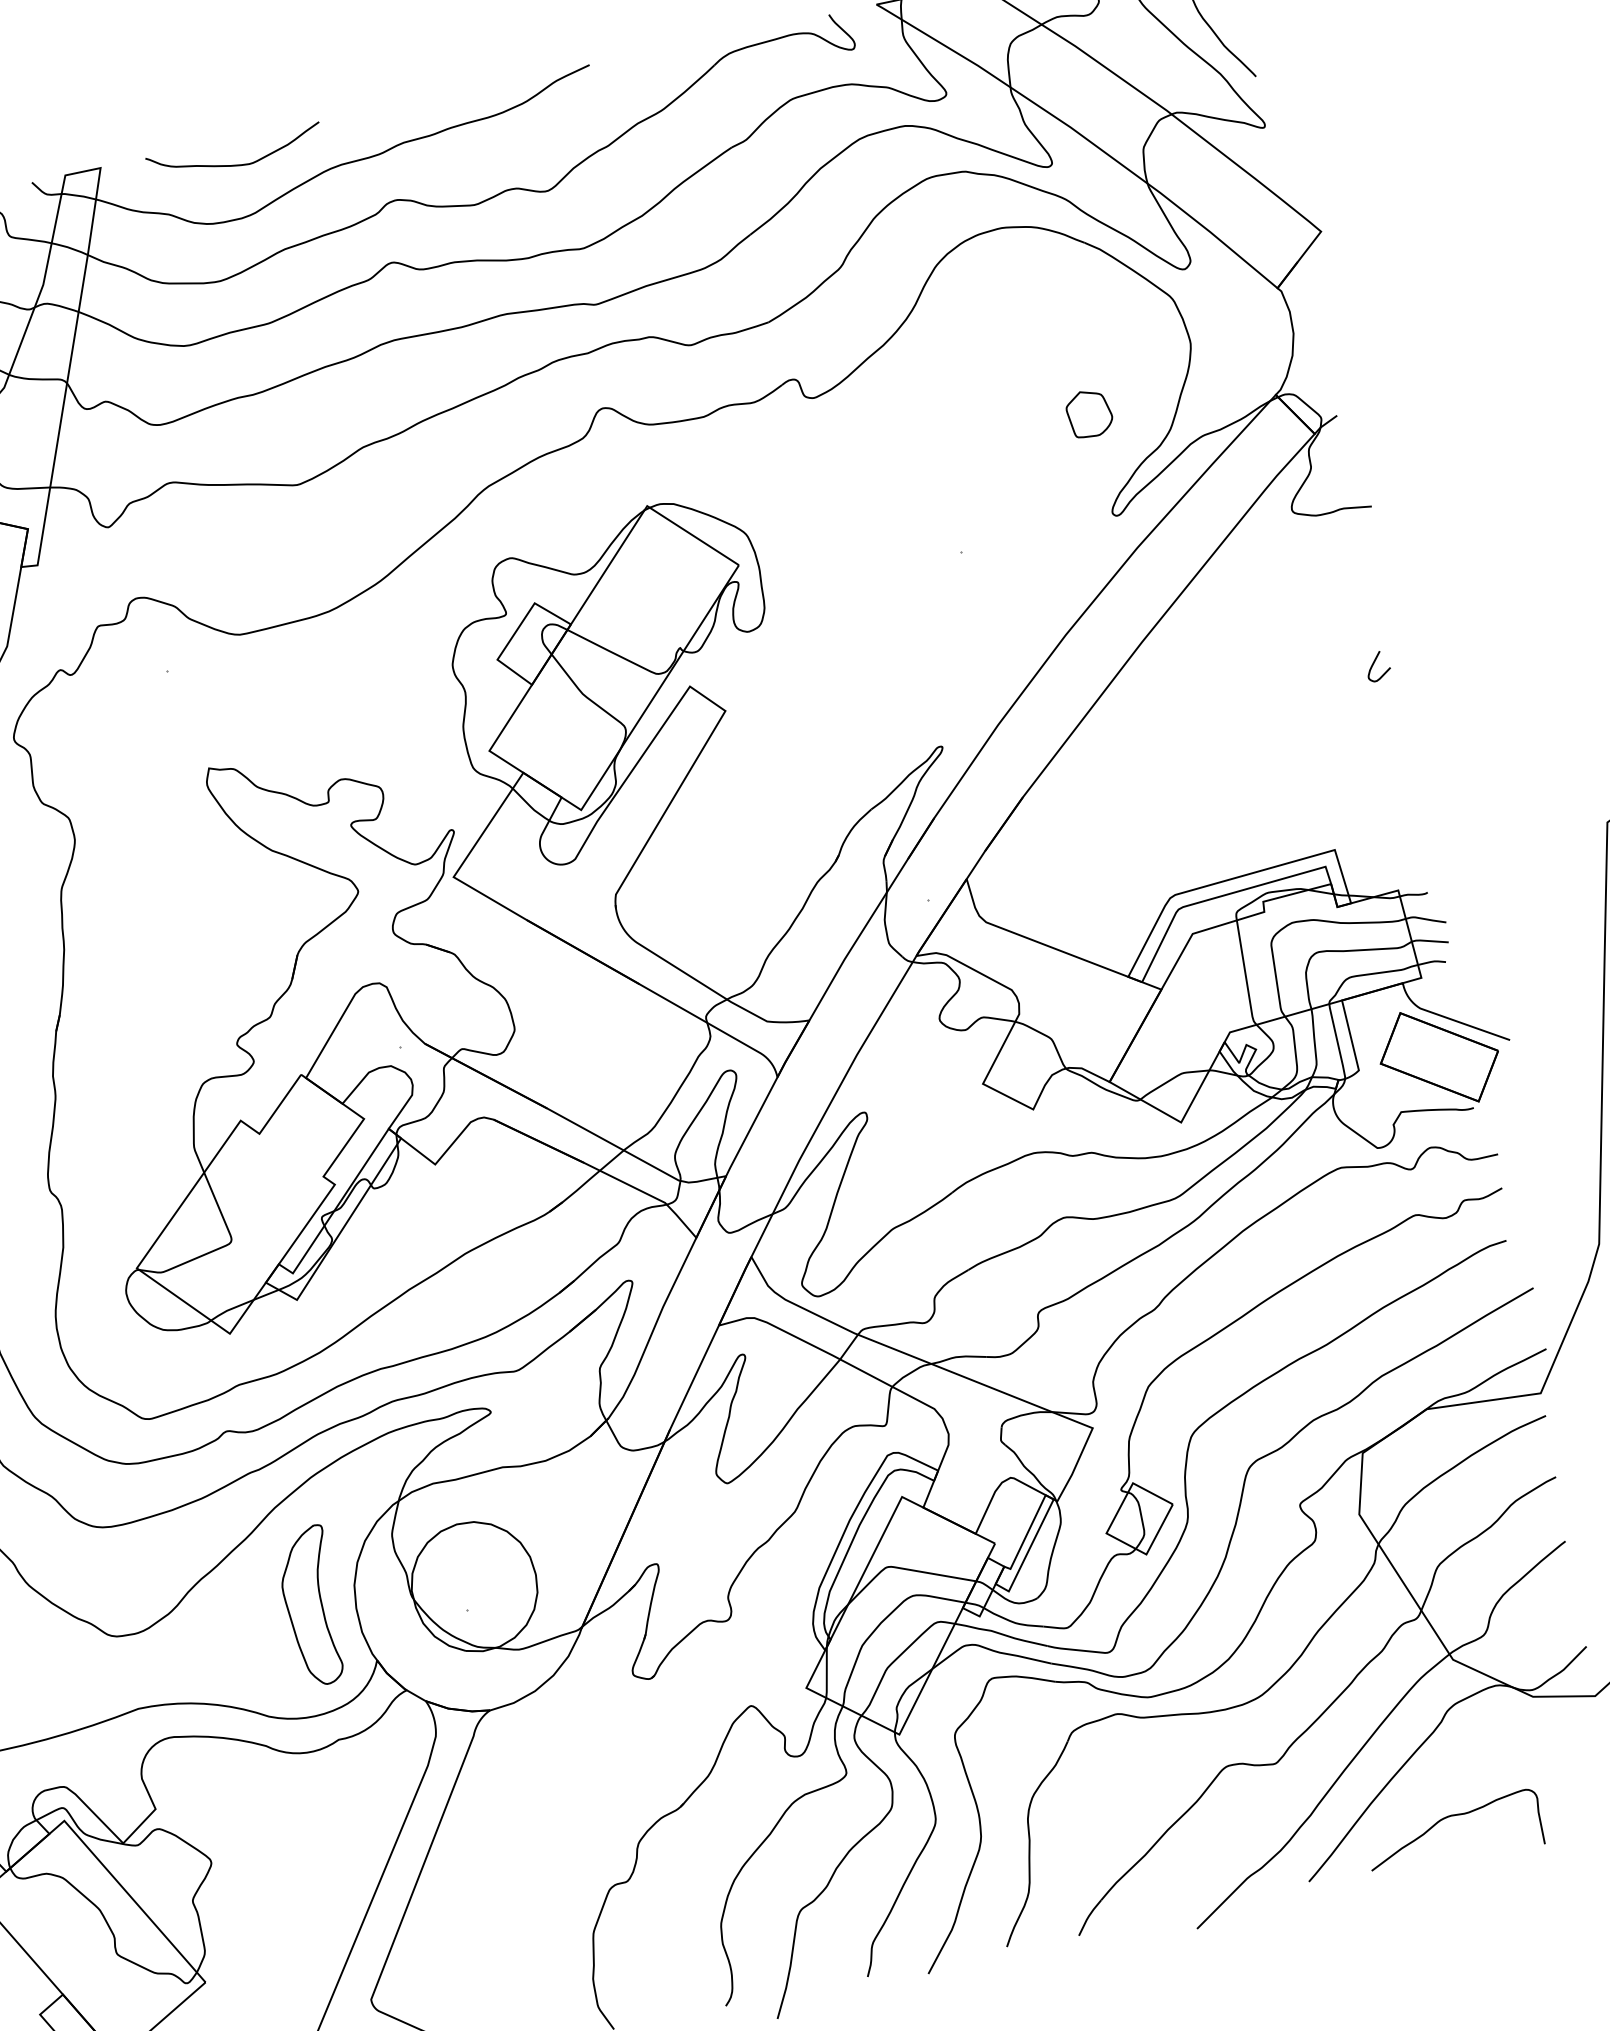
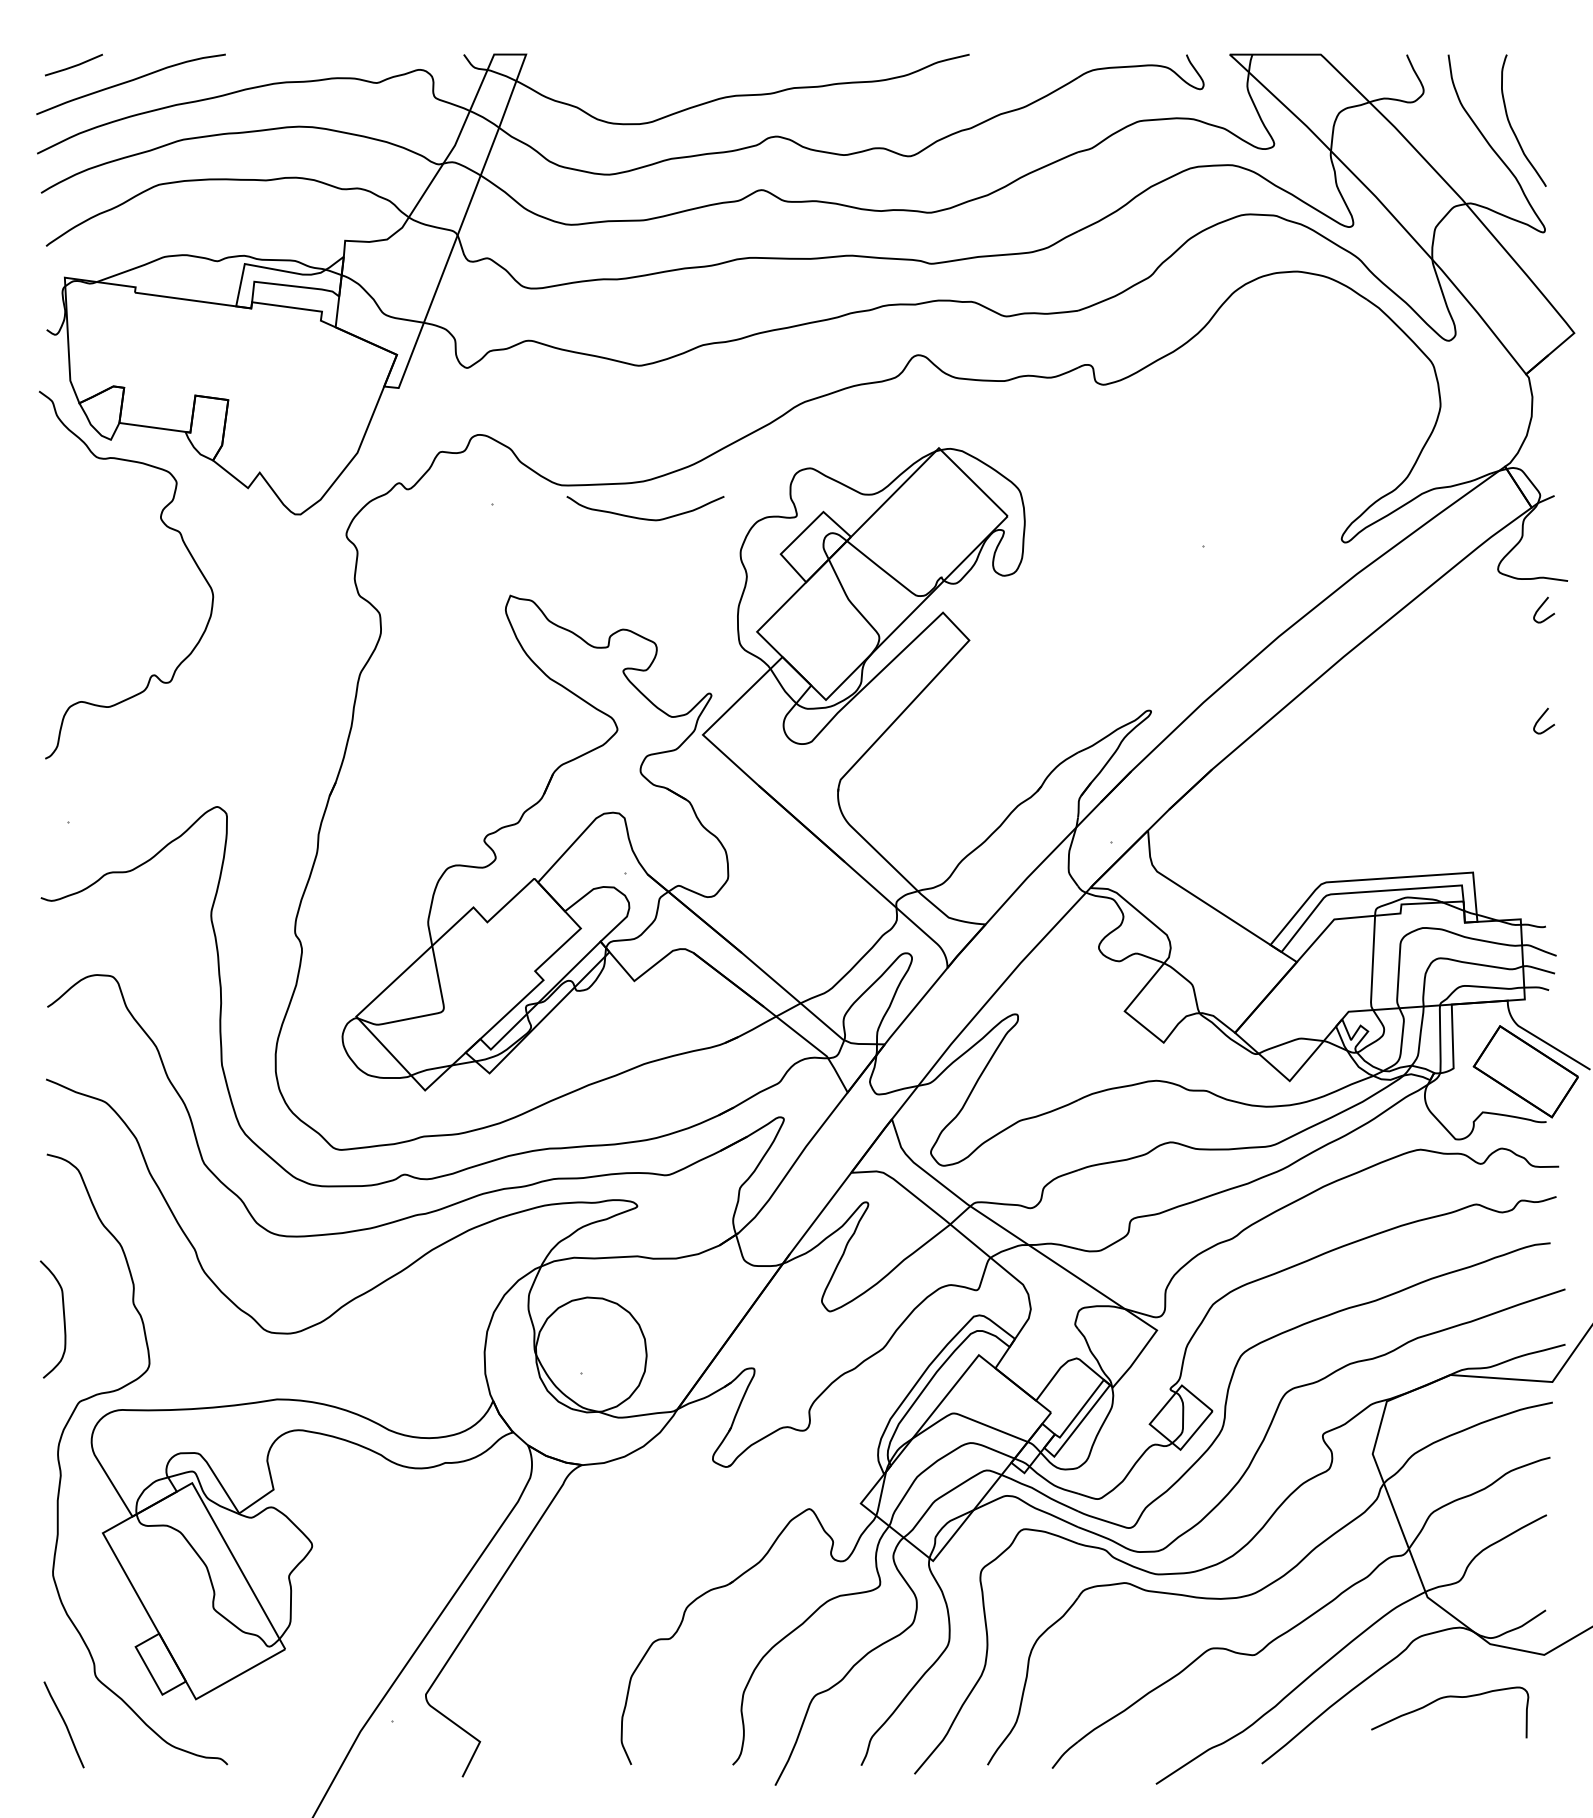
curve: (232, 164) -> (641, 517), moved
part: (1089, 413) -> (1339, 448), removed
curve: (1349, 540) -> (1542, 606), added
part: (312, 1606) -> (446, 1342), removed
curve: (1451, 1816) -> (1450, 1697), moved

